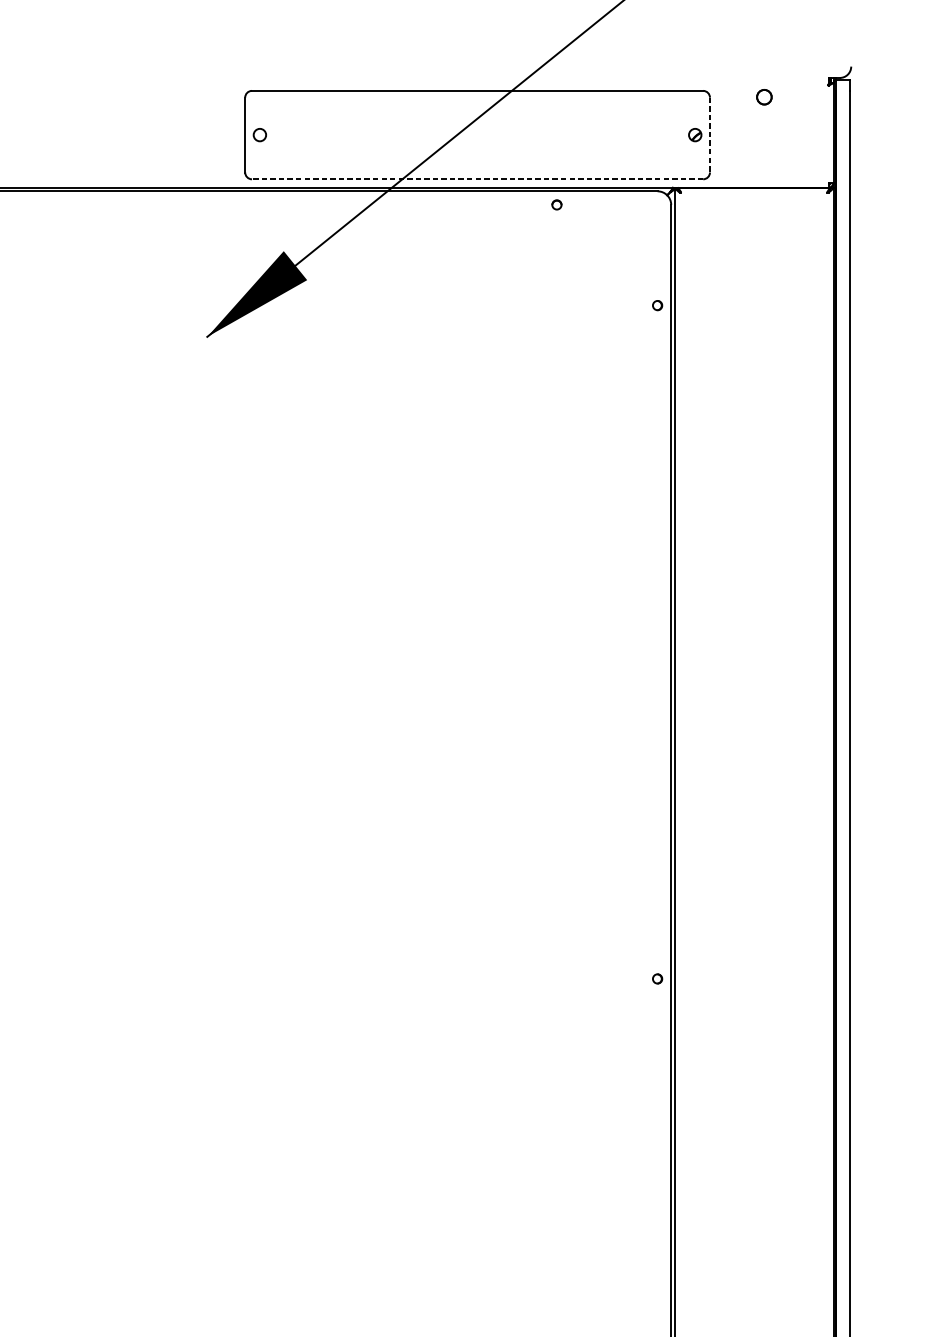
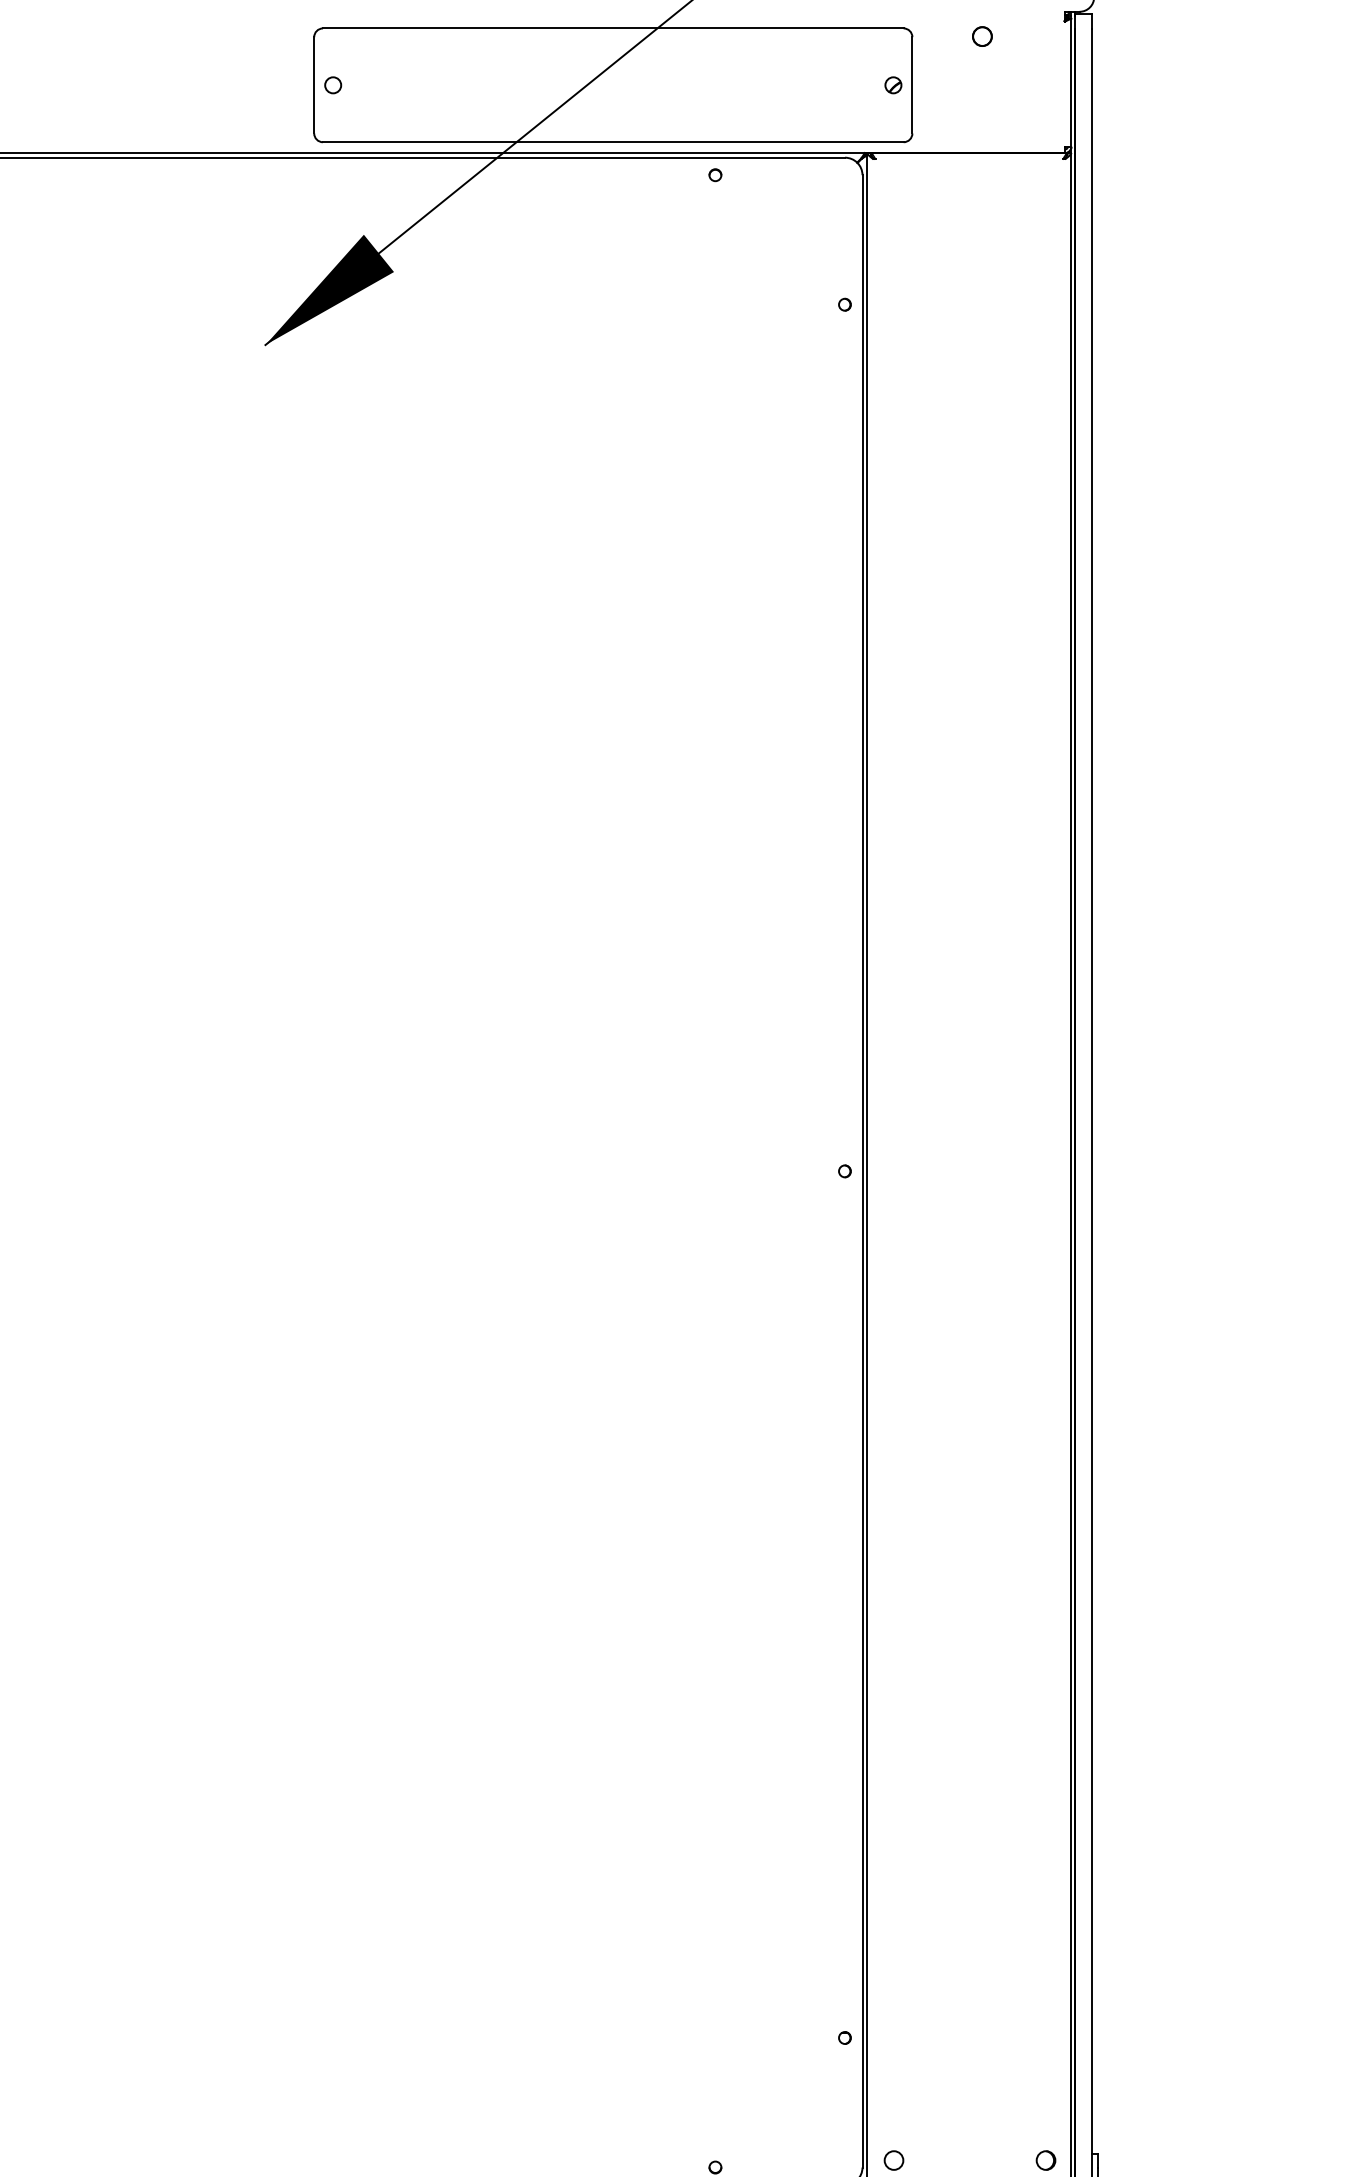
line: (710, 135) -> (912, 85), dashed -> solid
line: (476, 179) -> (612, 142), dashed -> solid

